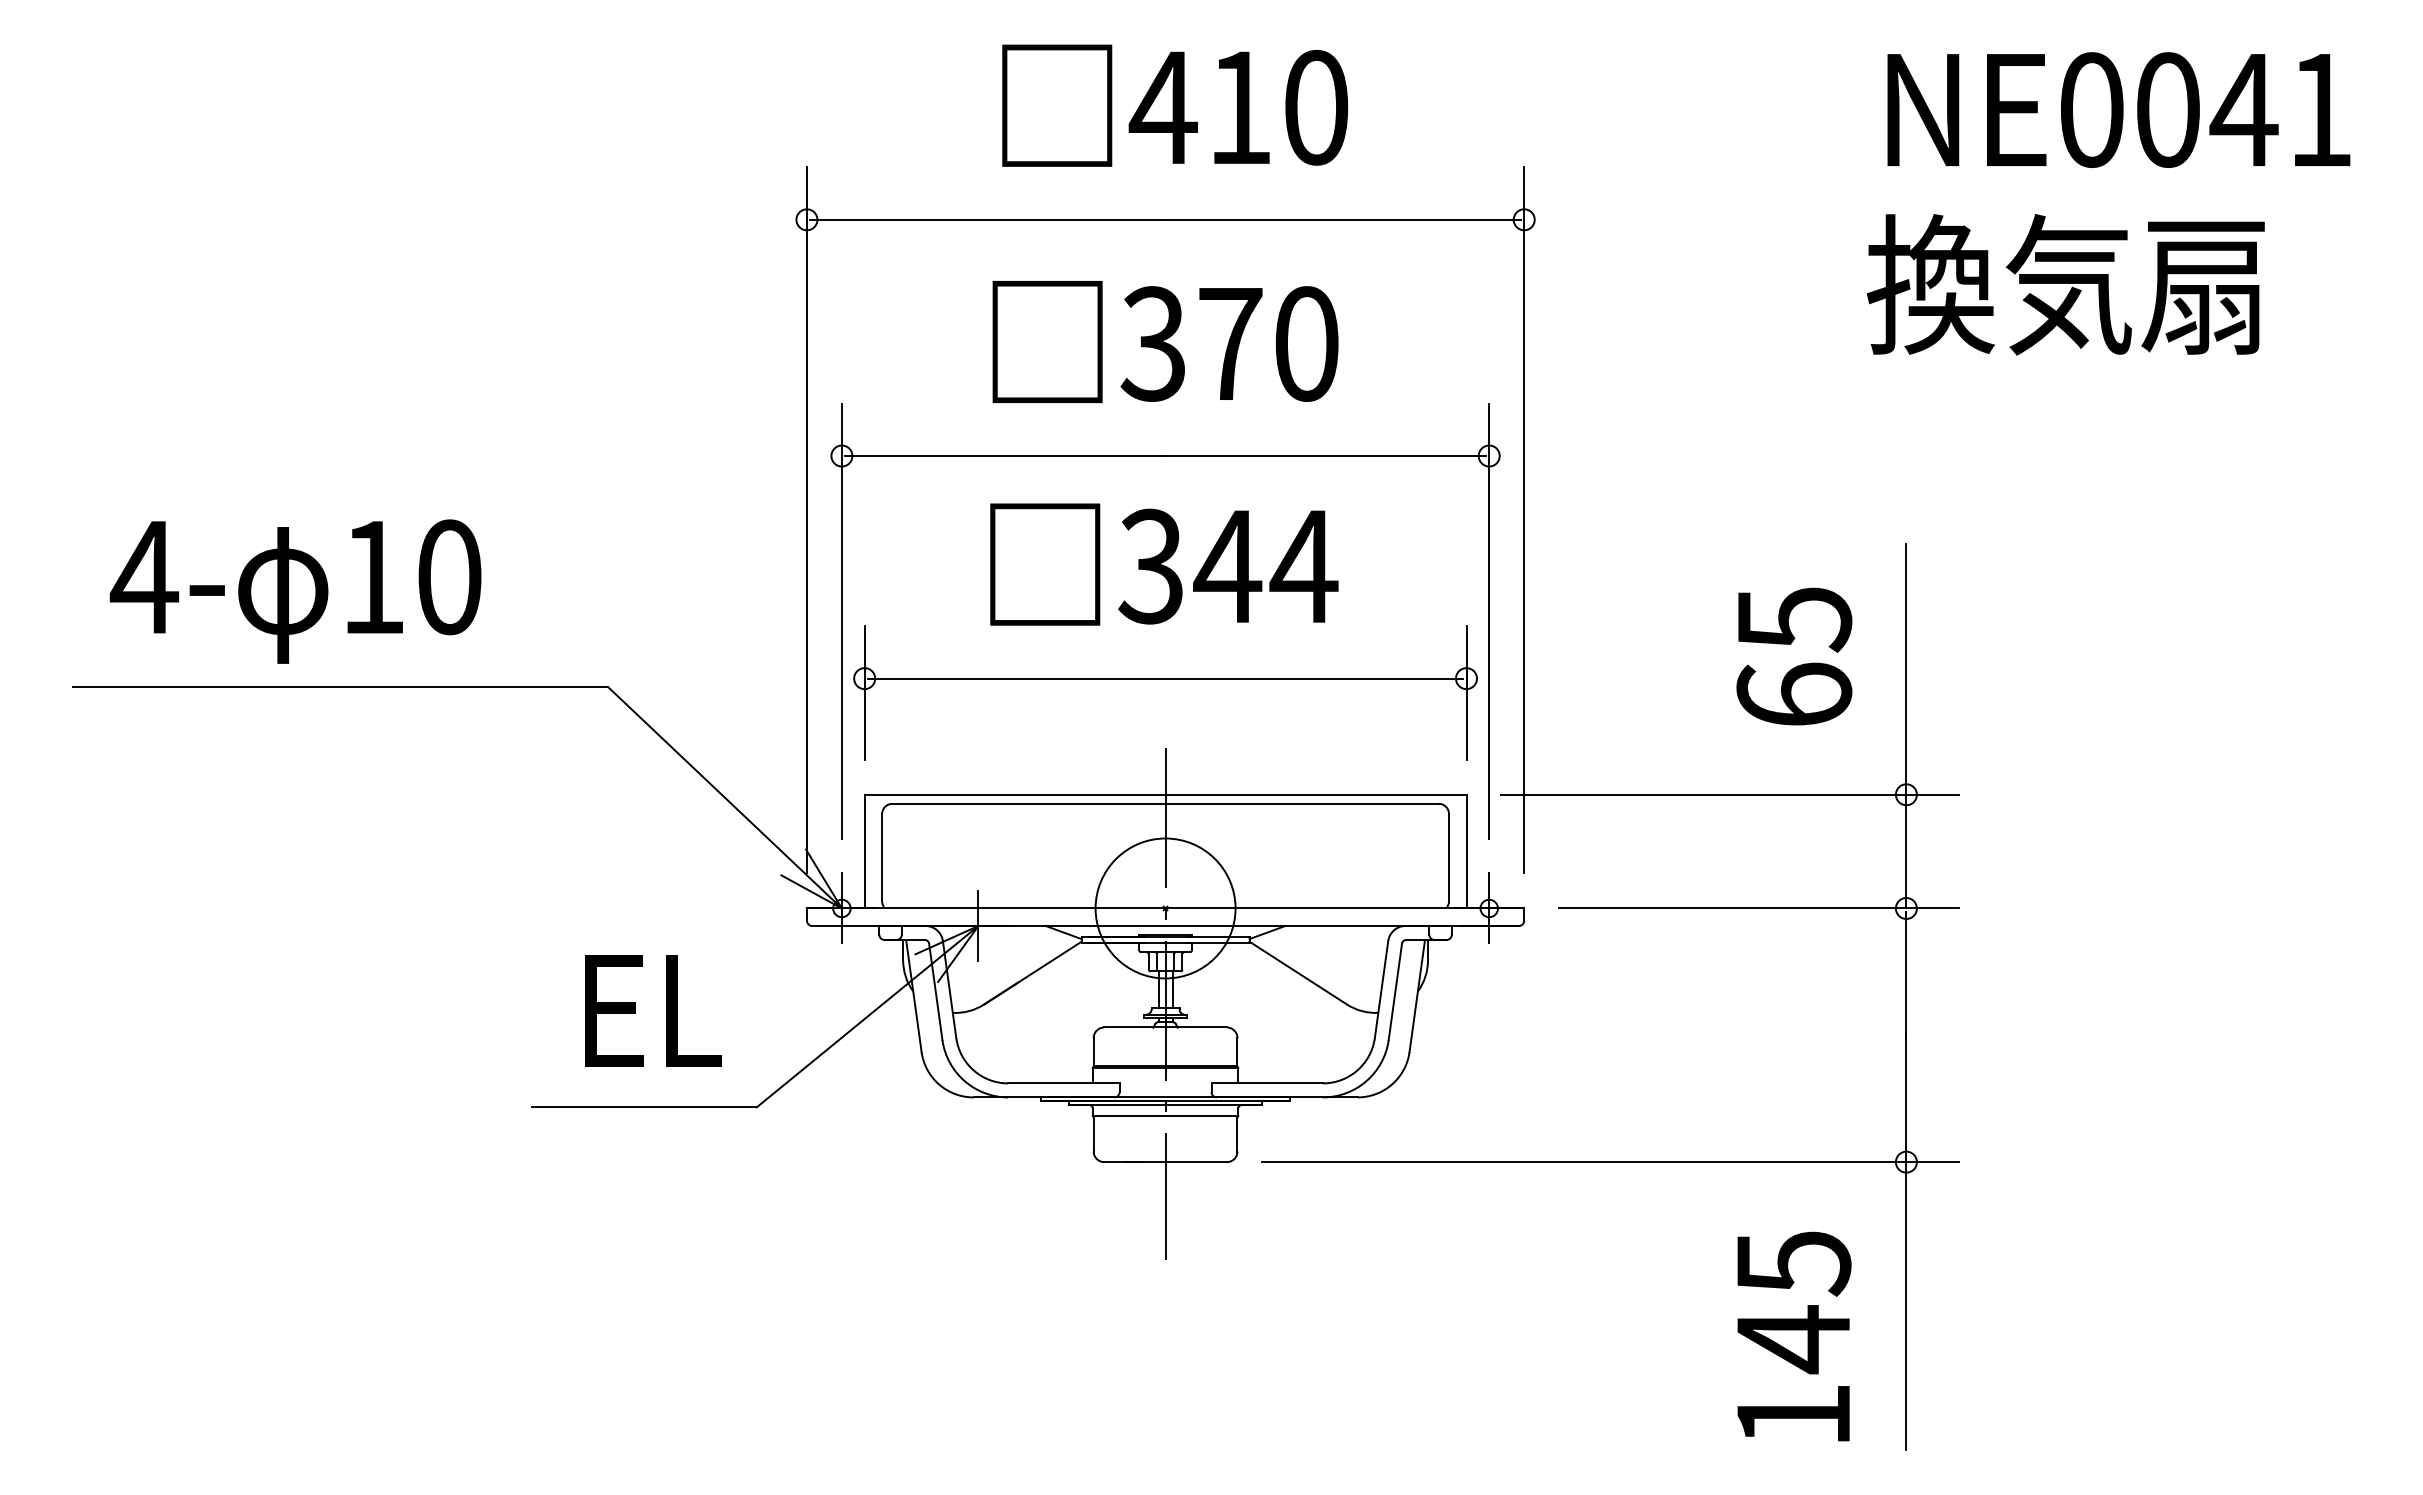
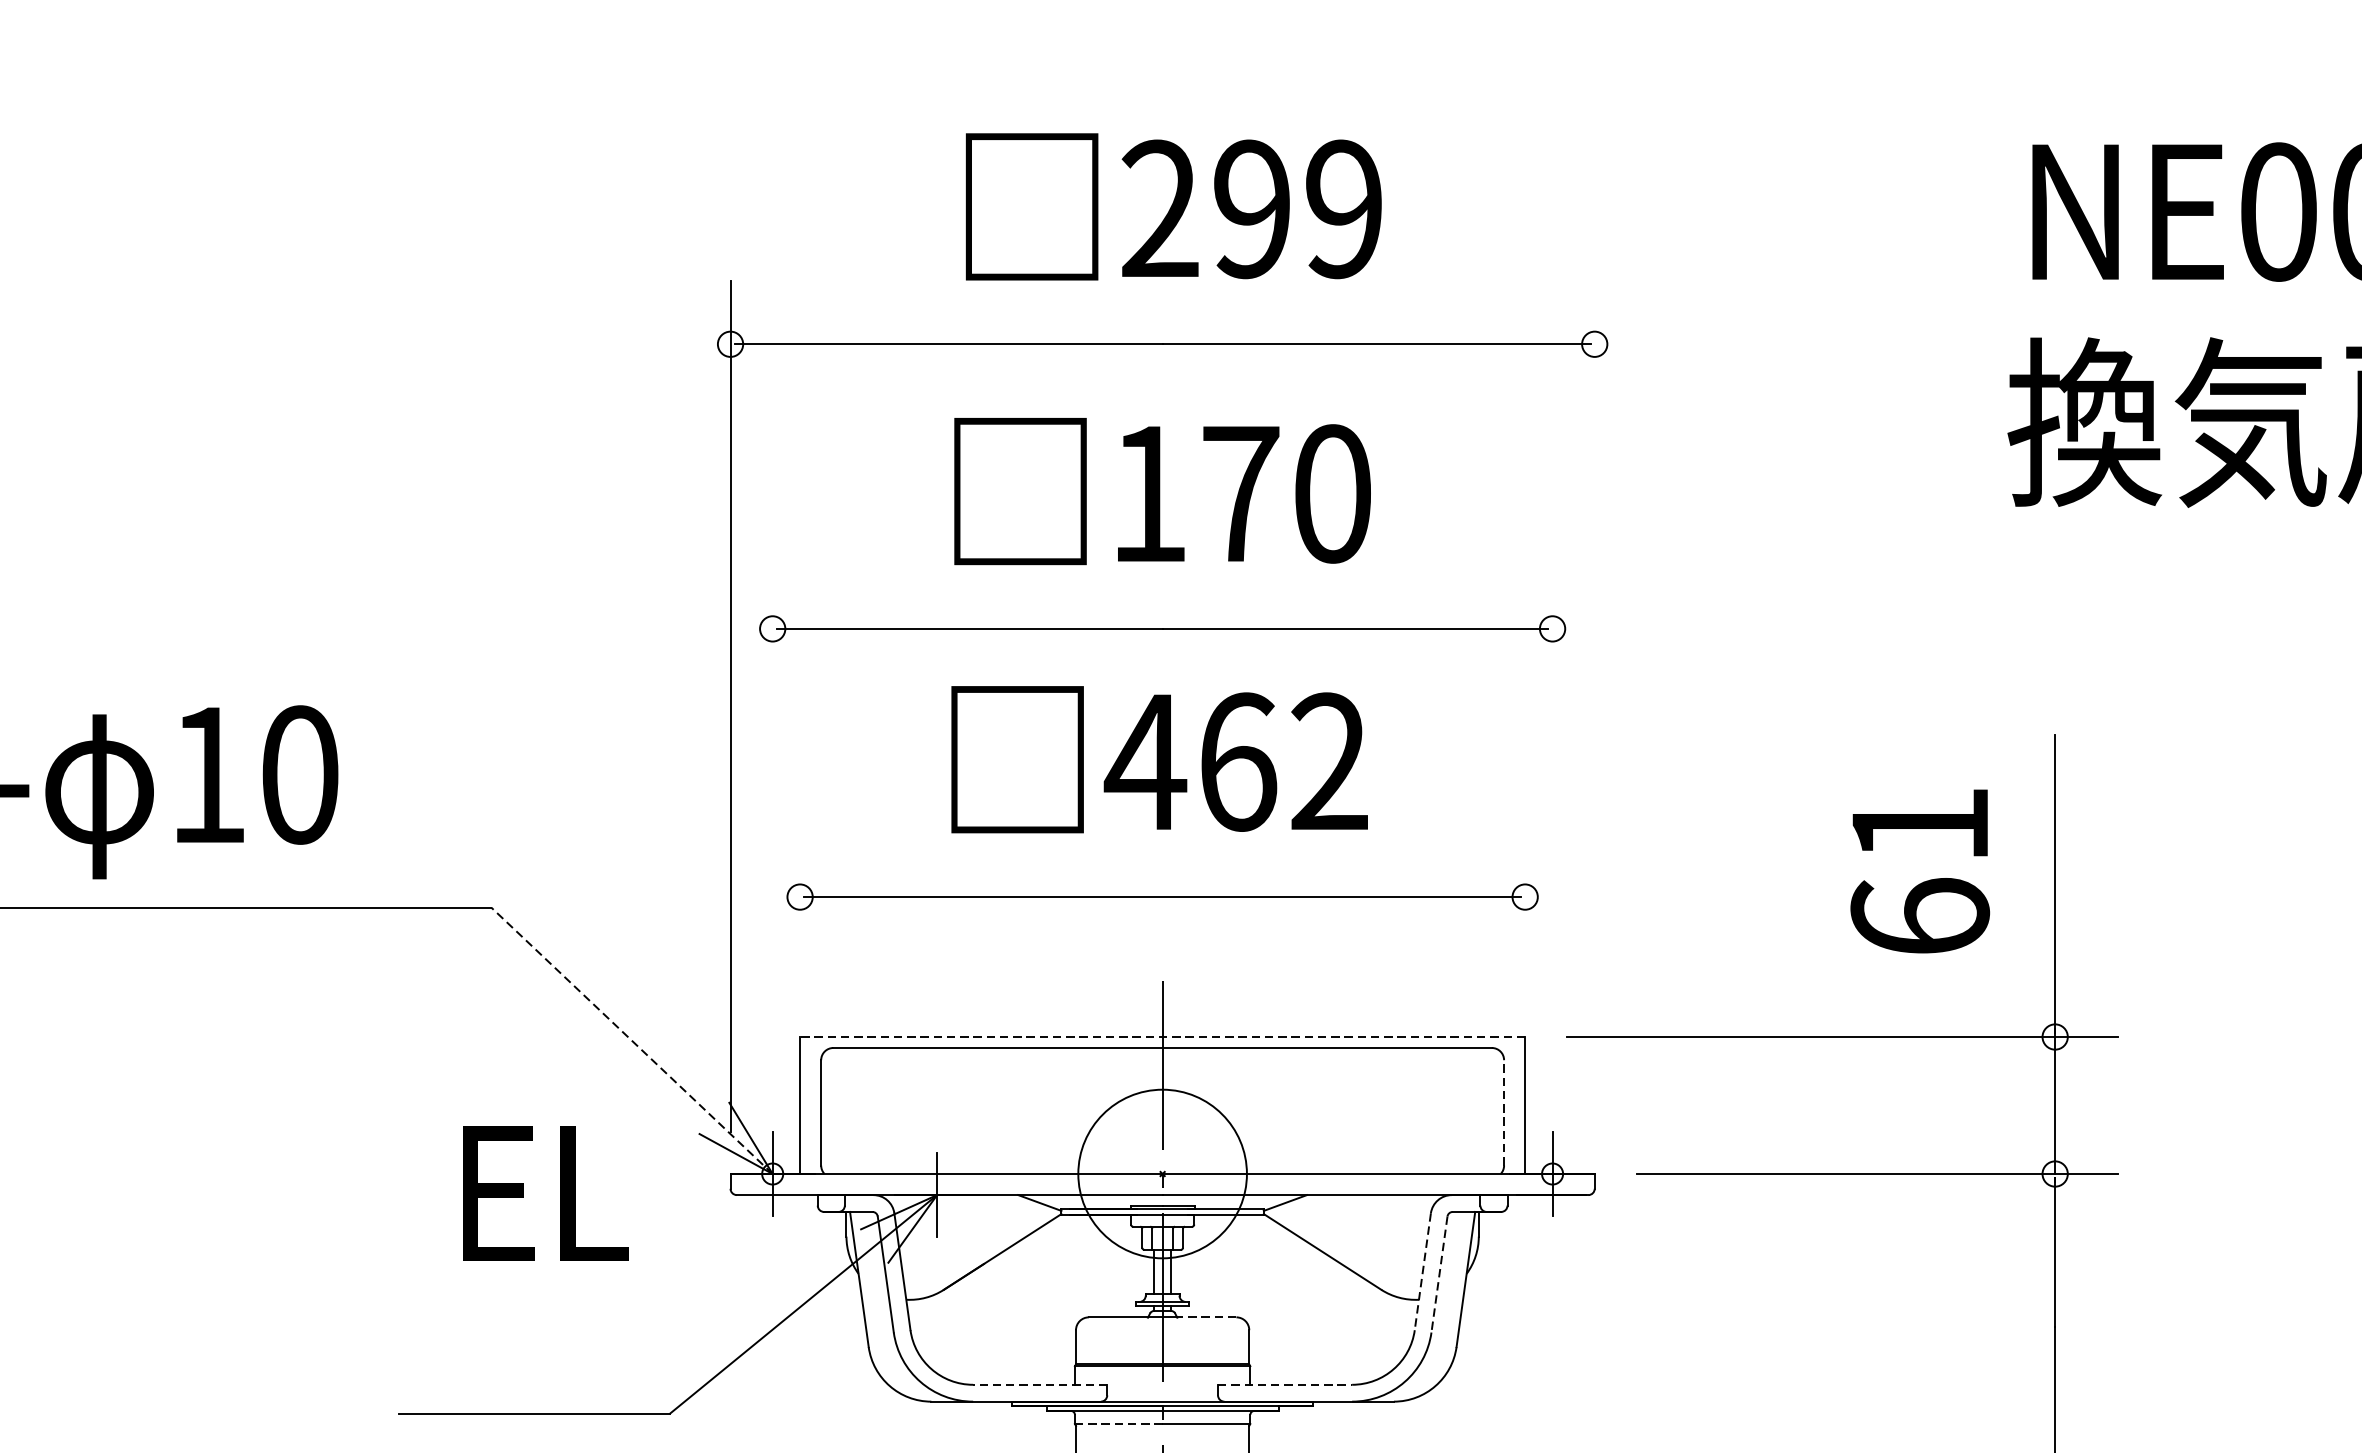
text: (1238, 107) -> (1250, 208), 410 -> 299
text: (1152, 343) -> (1146, 493), 370 -> 170
line: (1524, 520) -> (1595, 706), removed
text: (1227, 566) -> (1237, 761), 344 -> 462
text: (1795, 619) -> (1921, 825), 65 -> 61
line: (841, 620) -> (772, 827), removed
line: (1489, 620) -> (1552, 827), removed
line: (864, 692) -> (799, 913), removed
line: (1466, 692) -> (1525, 913), removed
line: (1165, 794) -> (1162, 1036), solid -> dashed
line: (725, 797) -> (632, 1040), solid -> dashed
line: (1448, 857) -> (1503, 1112), solid -> dashed
line: (1381, 989) -> (1422, 1271), solid -> dashed
line: (1395, 991) -> (1439, 1274), solid -> dashed
text: (653, 1010) -> (545, 1193), moved
line: (1202, 1027) -> (1207, 1317), solid -> dashed
line: (1063, 1083) -> (1039, 1384), solid -> dashed
line: (1267, 1083) -> (1285, 1384), solid -> dashed
line: (1129, 1116) -> (1119, 1424), solid -> dashed

